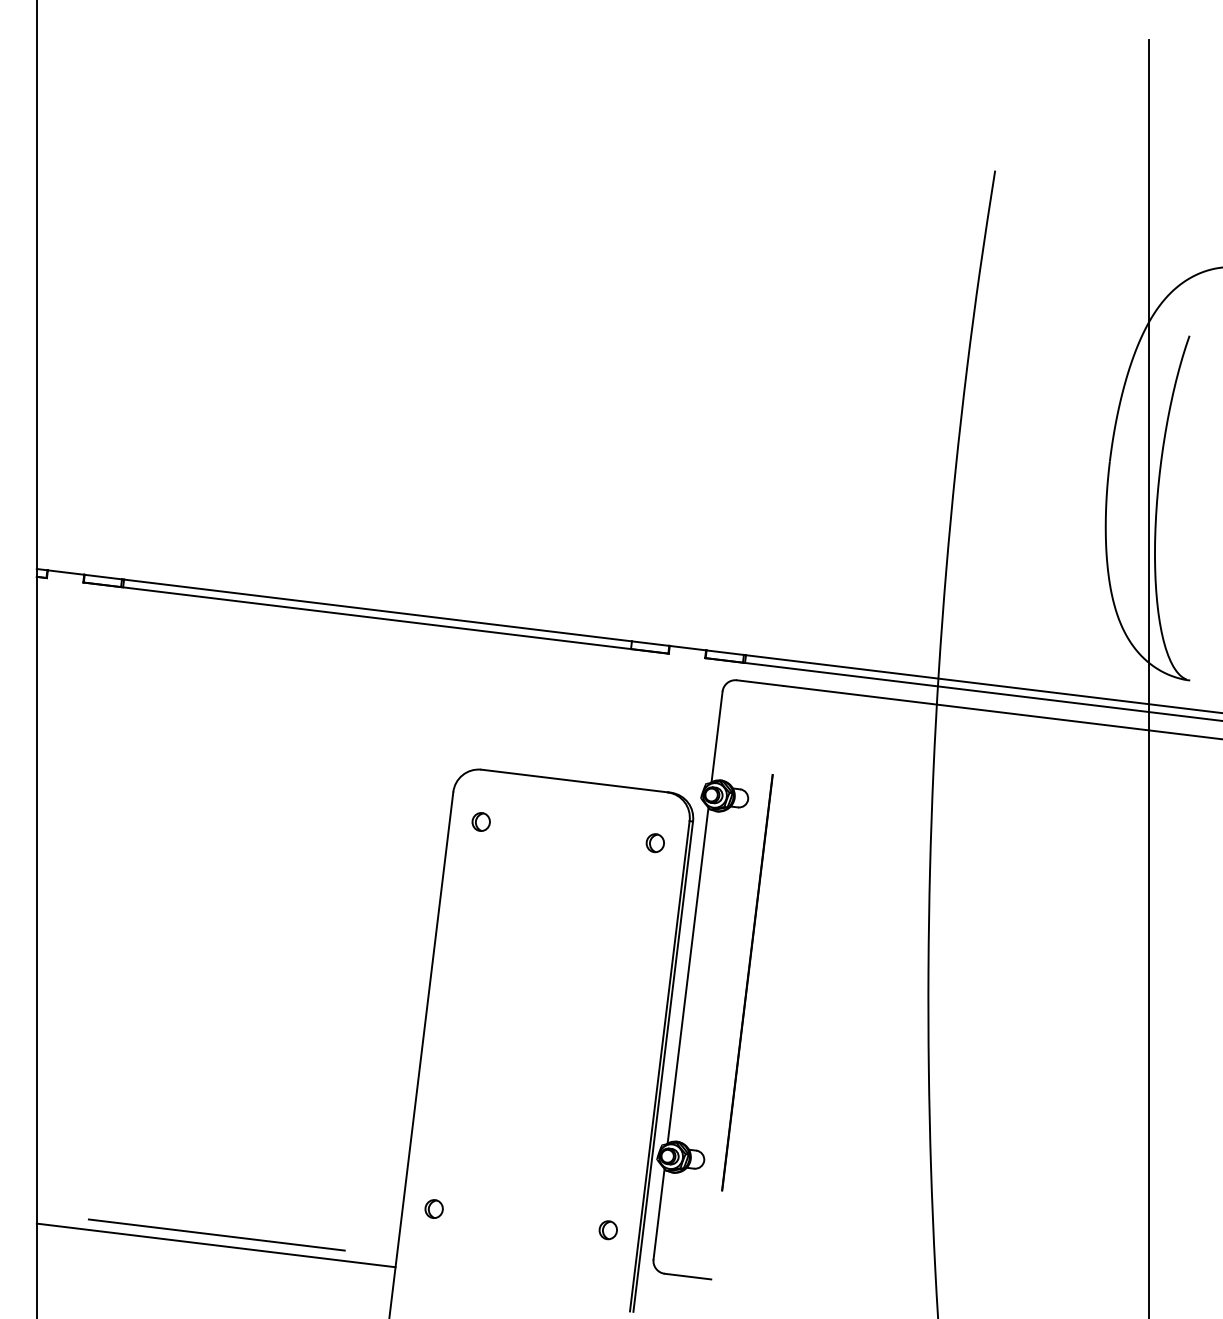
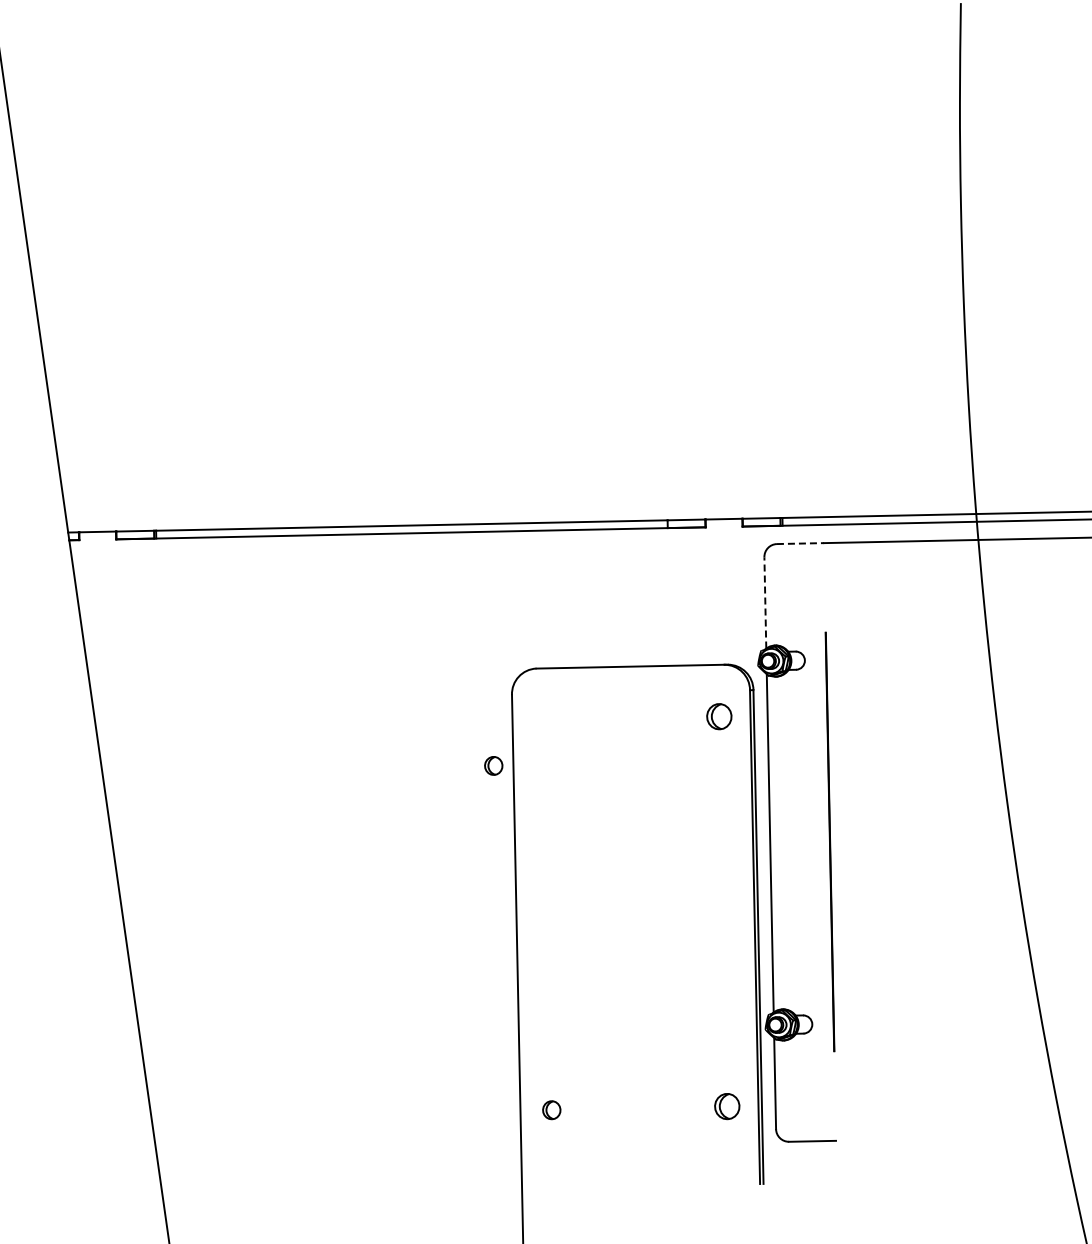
line: (760, 683) -> (800, 543), solid -> dashed
line: (717, 736) -> (765, 602), solid -> dashed
part: (480, 821) -> (492, 765), moved
part: (654, 843) -> (718, 717), size x1.4
part: (607, 1230) -> (726, 1107), size x1.4
line: (216, 1234) -> (339, 1166), removed
line: (215, 1245) -> (340, 1177), removed

